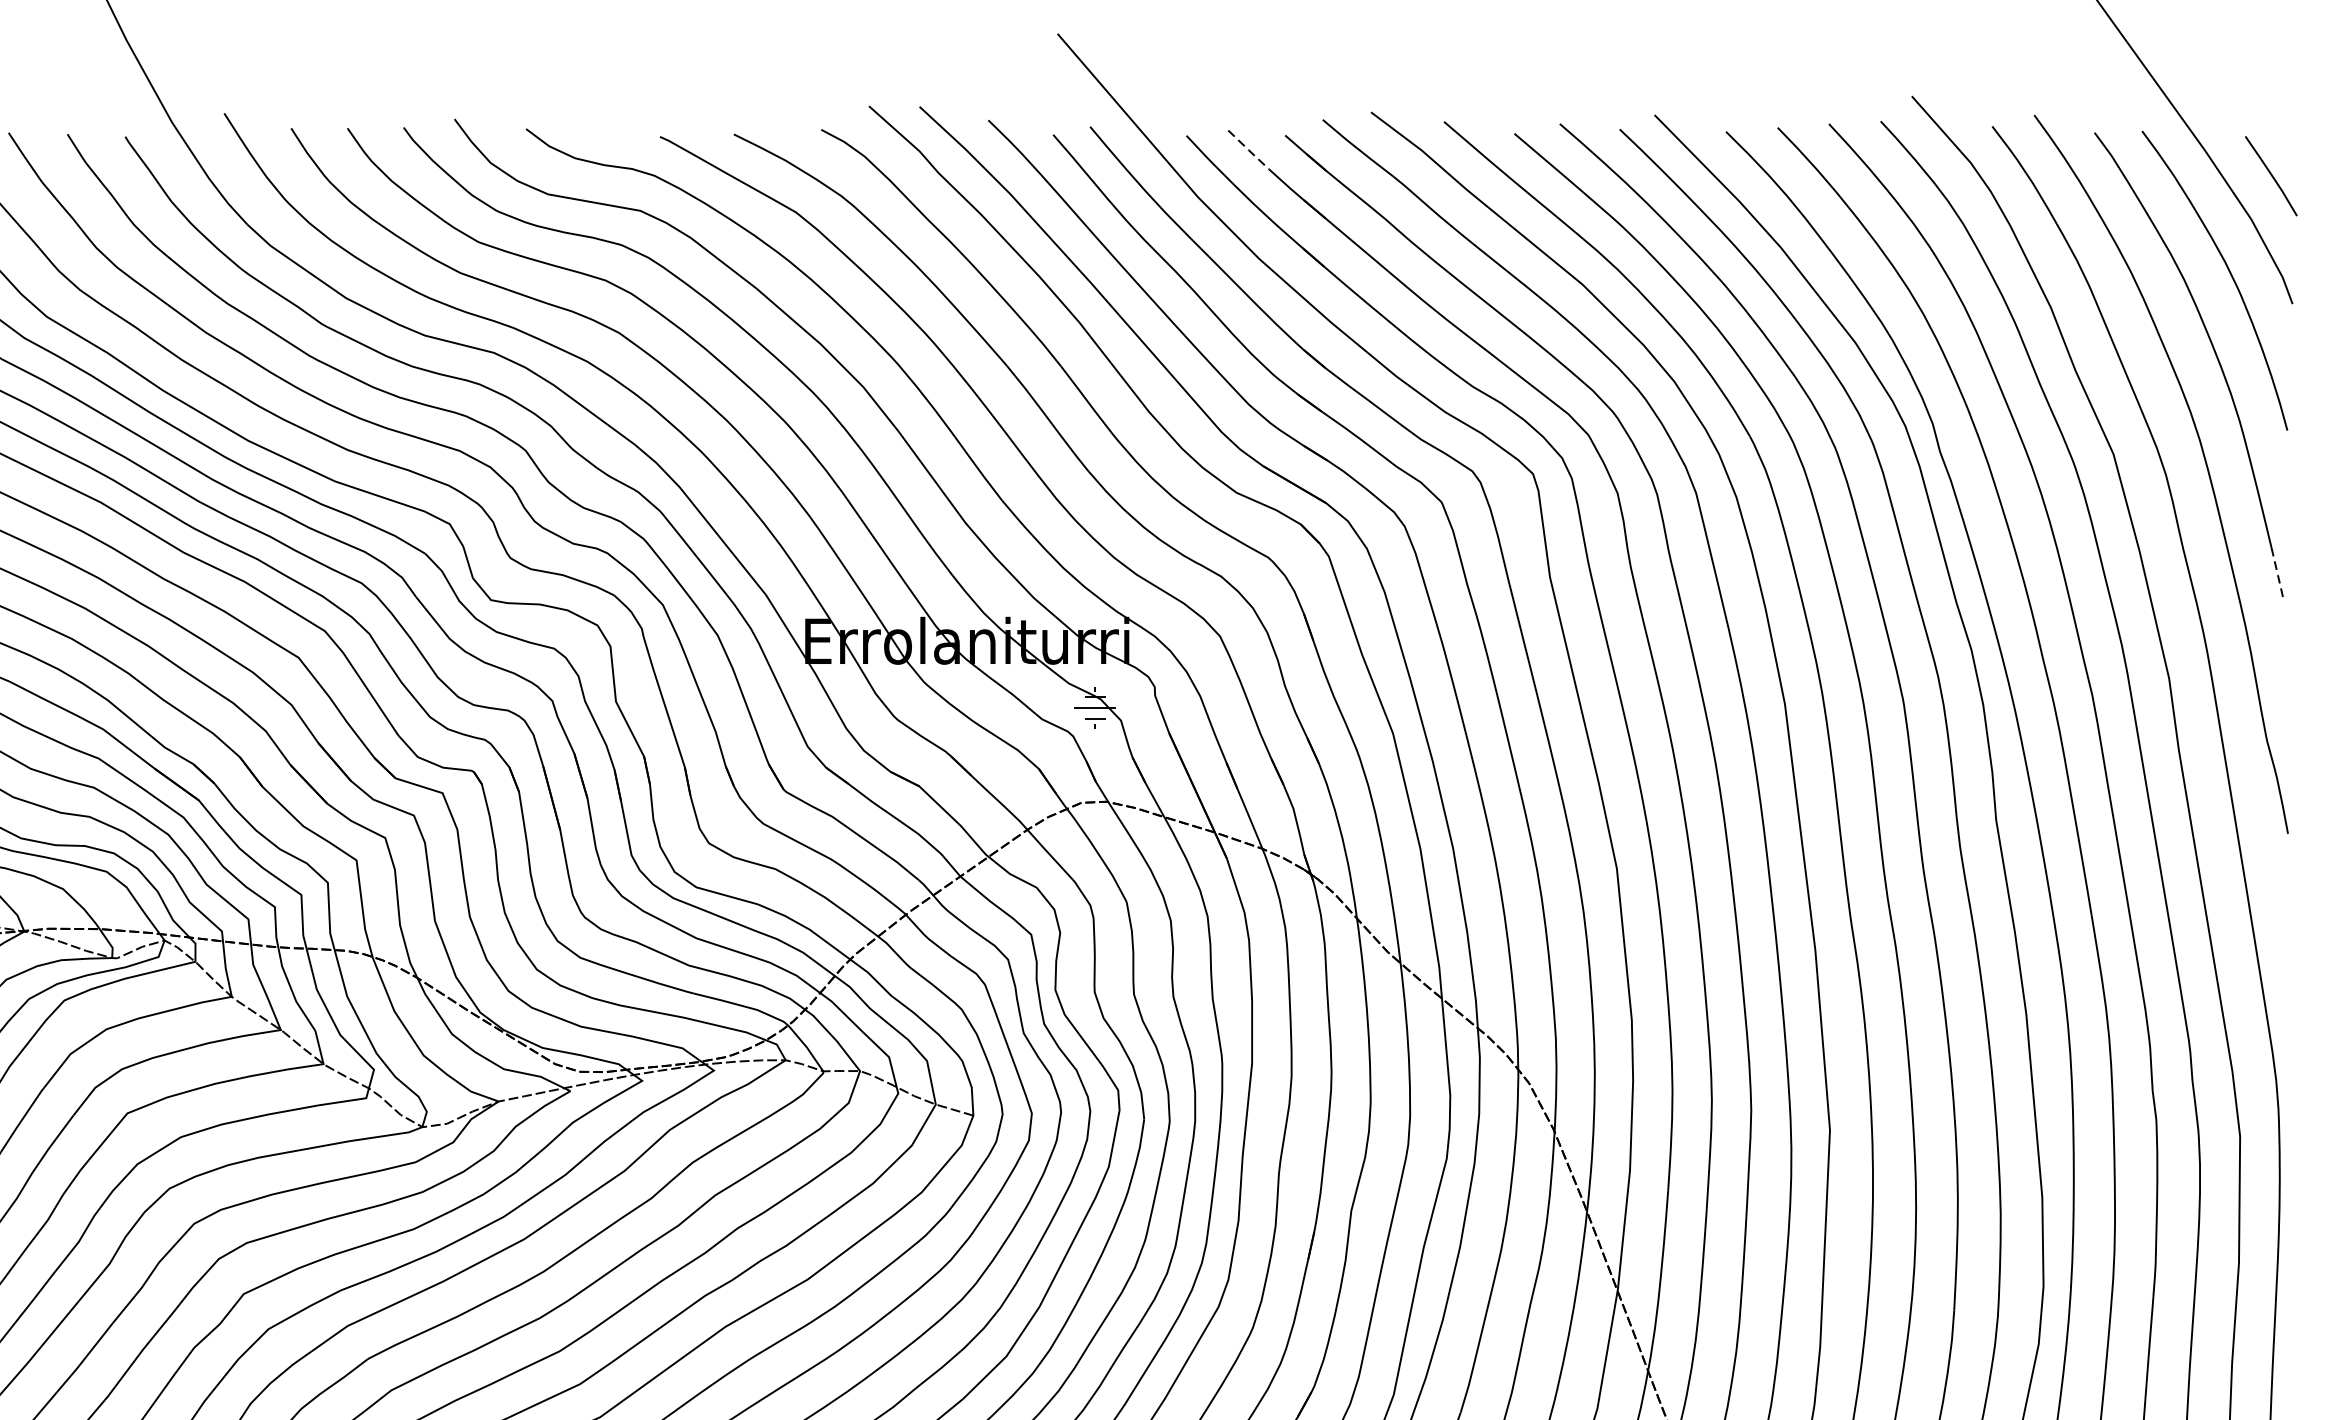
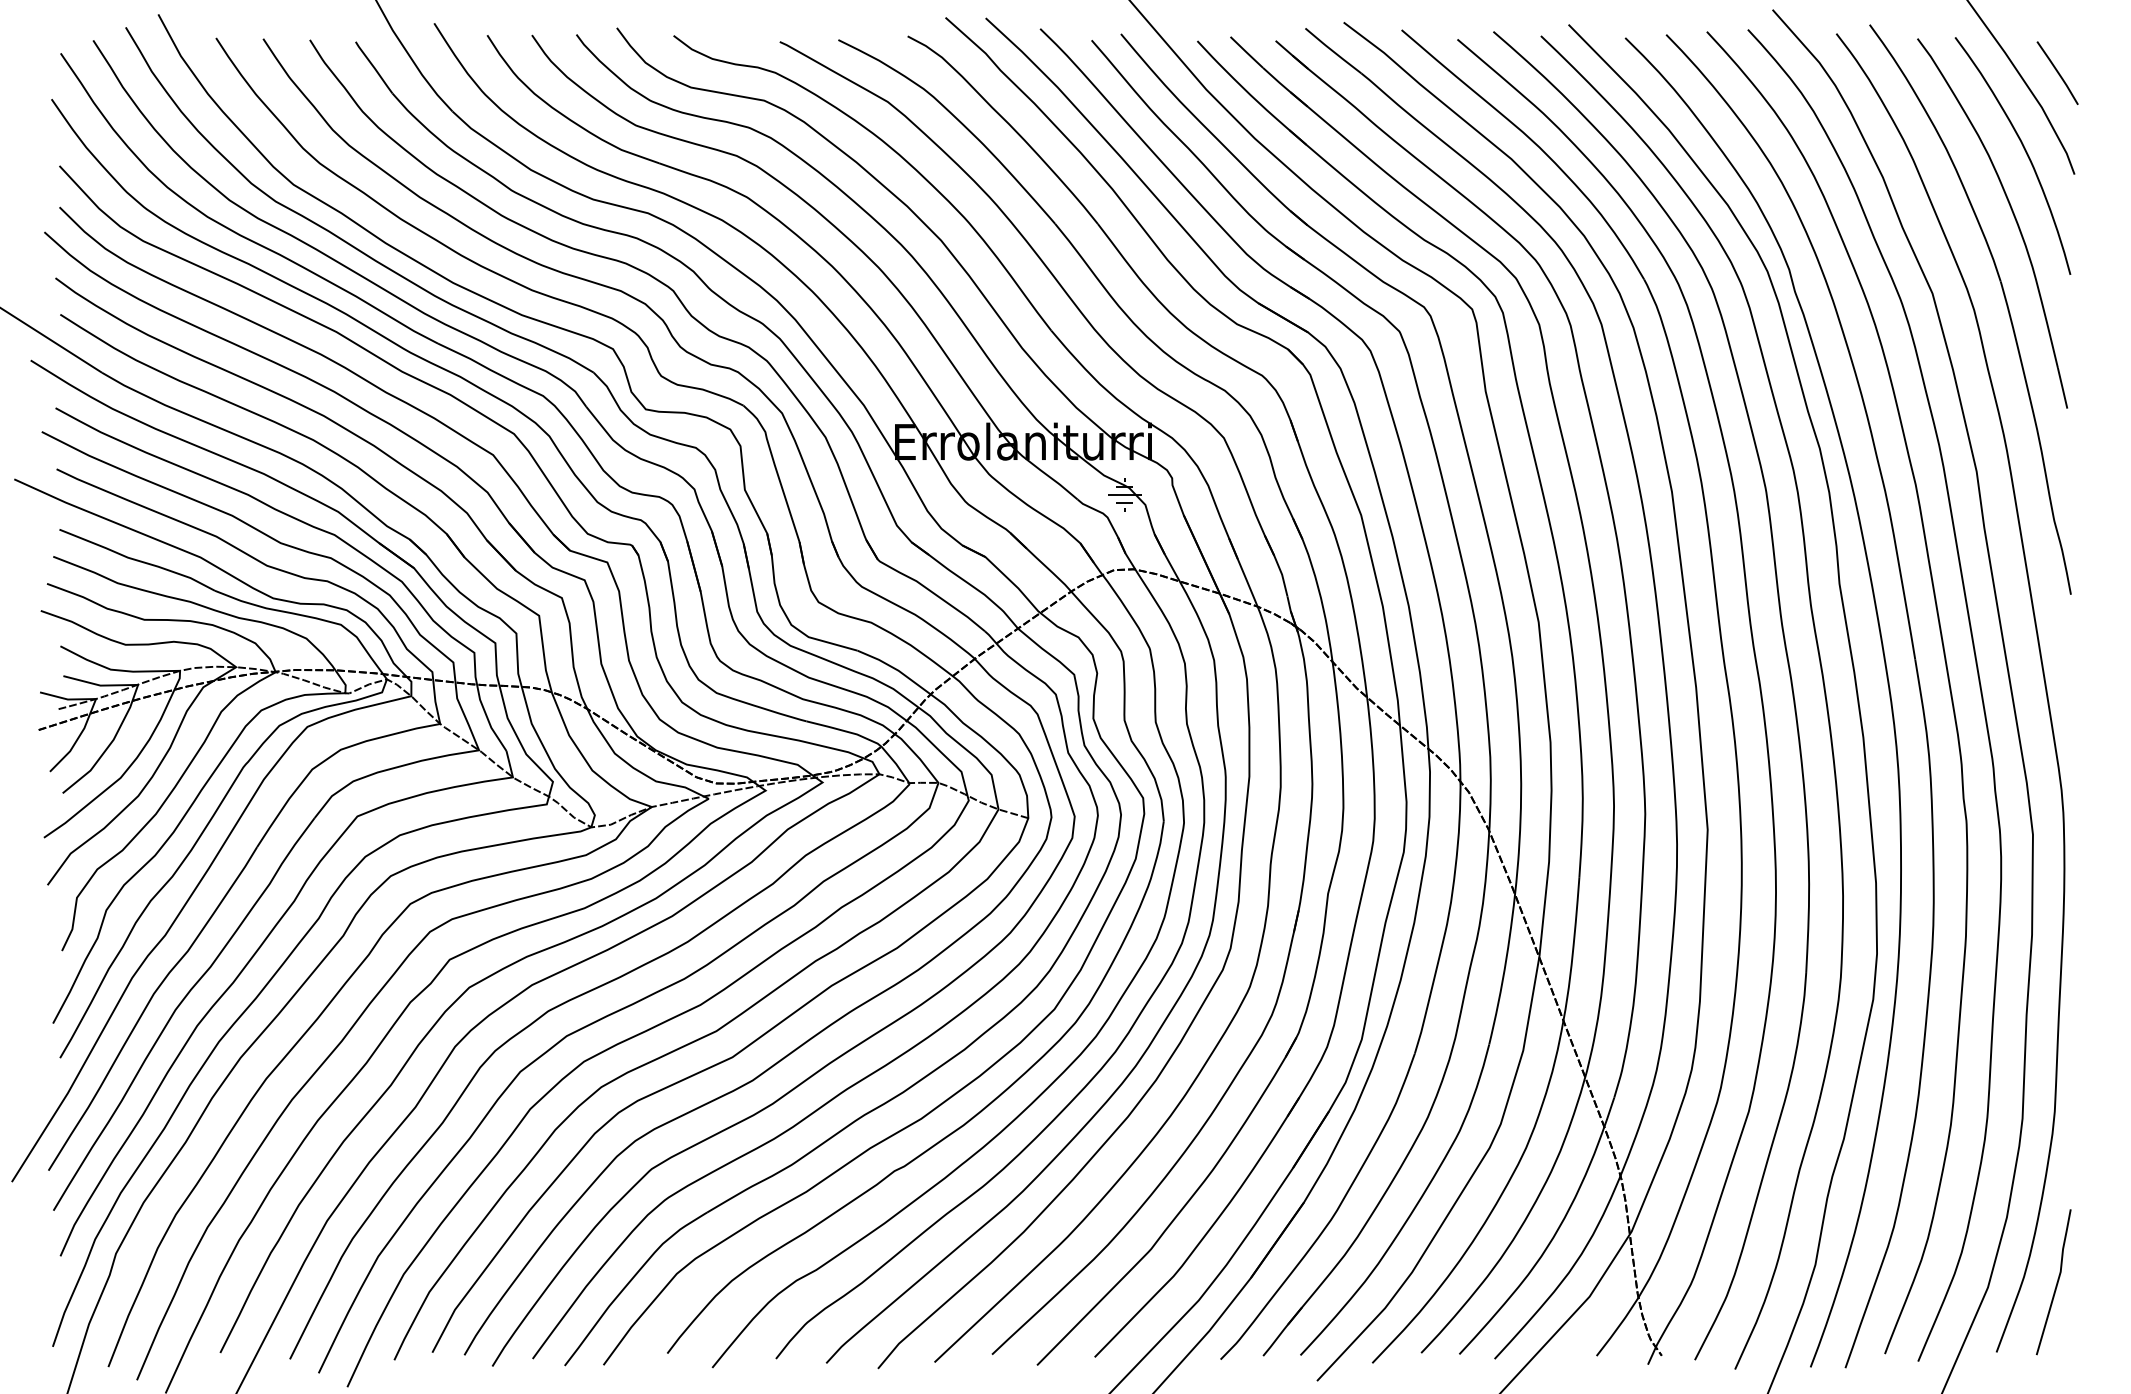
line: (1248, 150) -> (1246, 52), dashed -> solid
line: (2277, 573) -> (2062, 388), dashed -> solid

